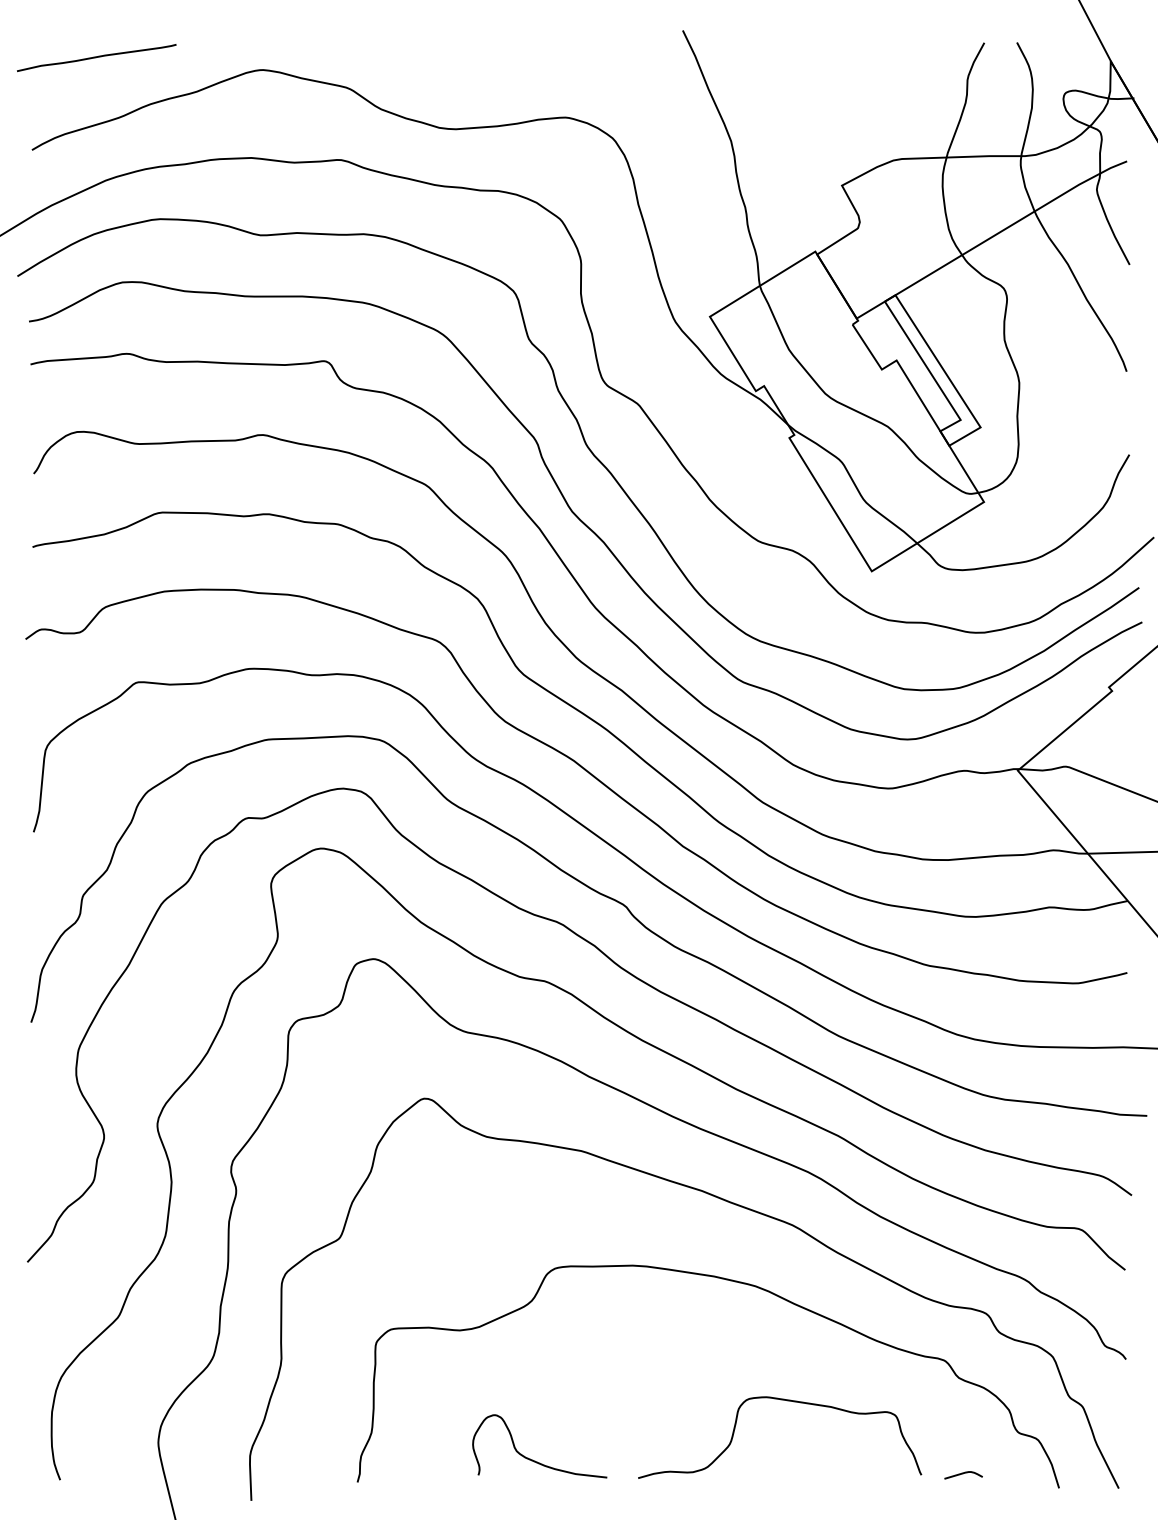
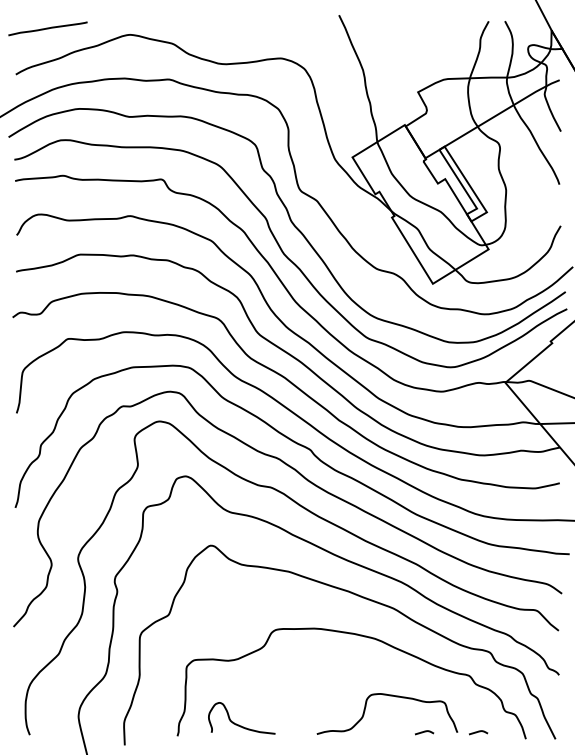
curve: (534, 1458) -> (239, 724), moved
curve: (854, 1474) -> (424, 732), added

